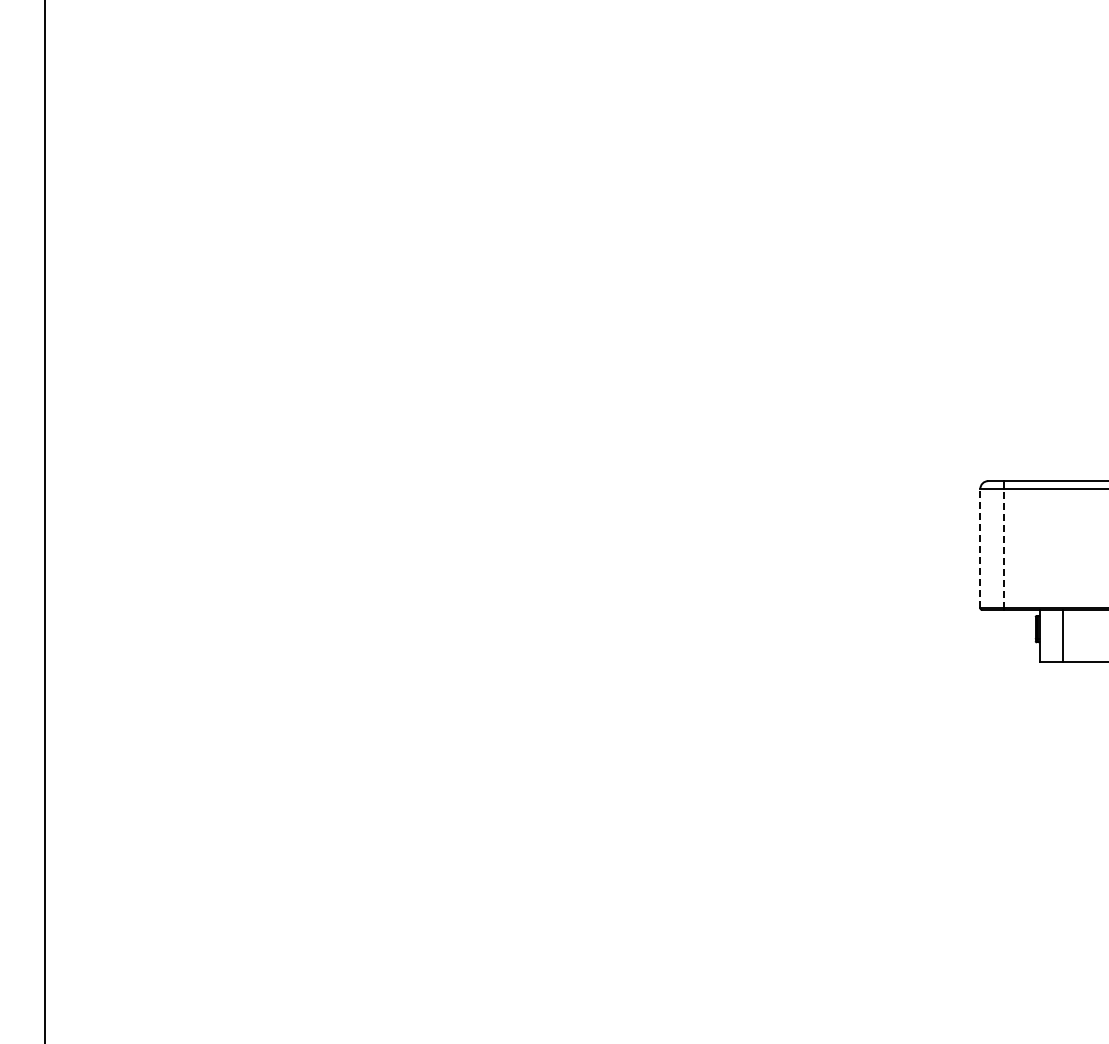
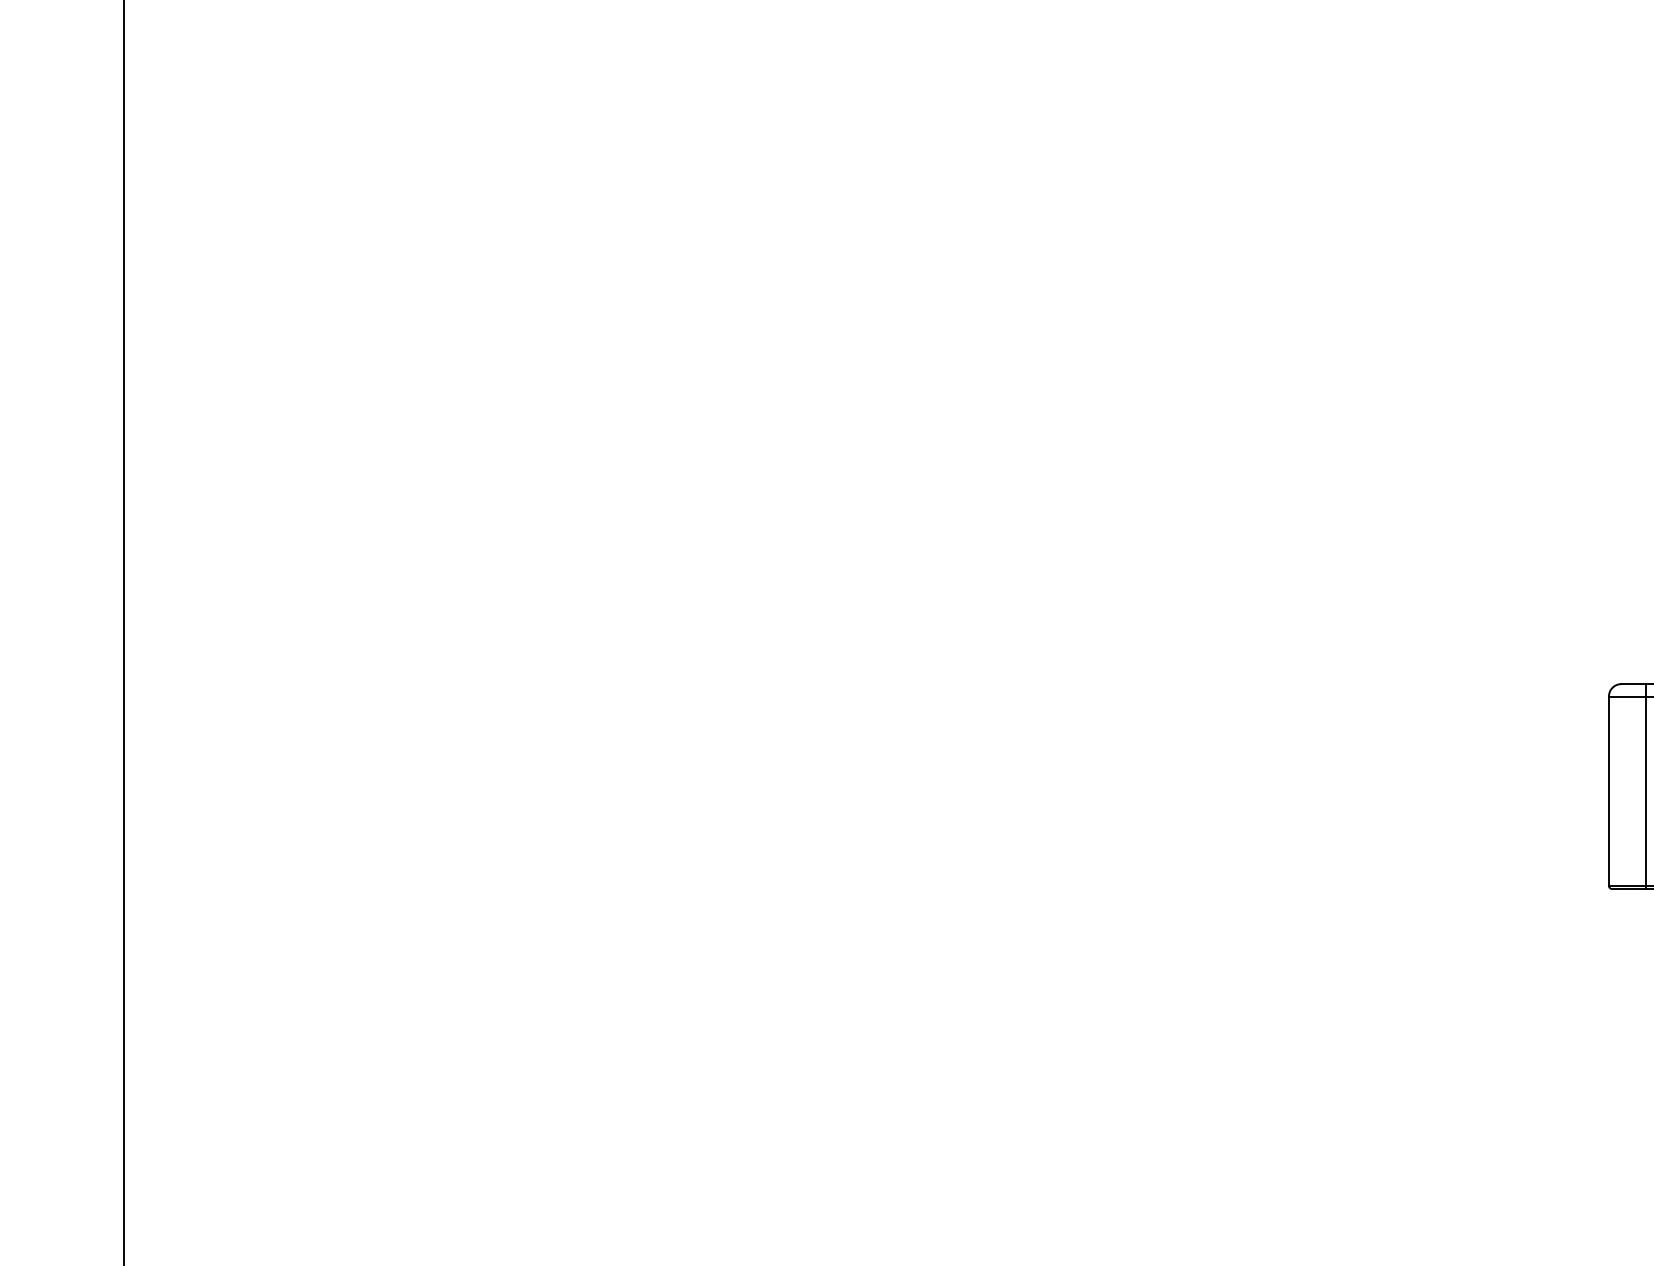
line: (1003, 546) -> (1645, 787), dashed -> solid
line: (980, 548) -> (1609, 791), dashed -> solid

